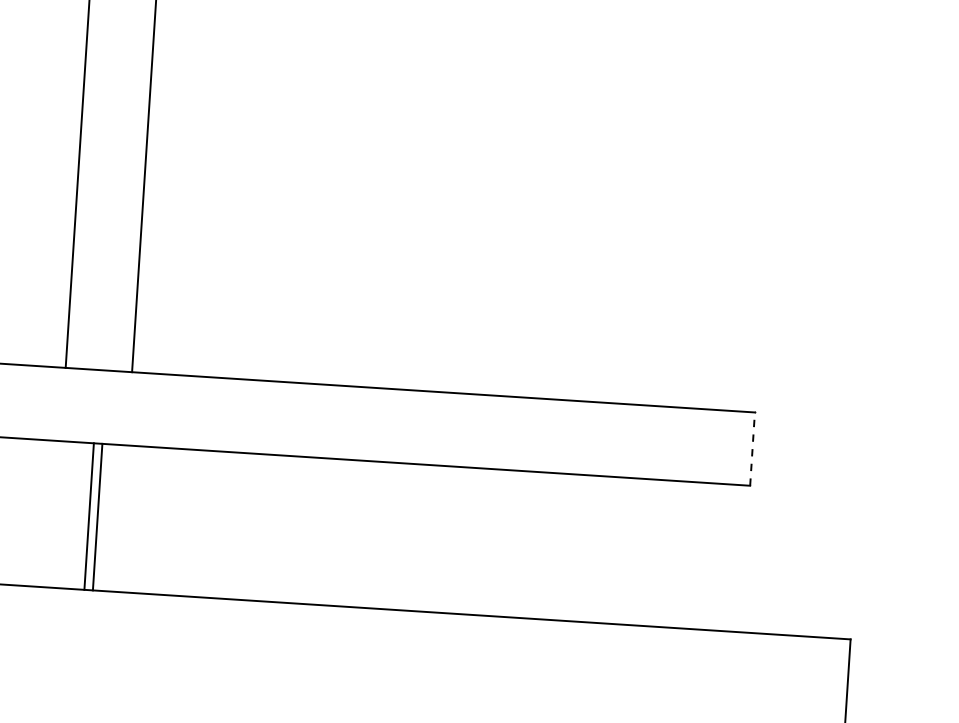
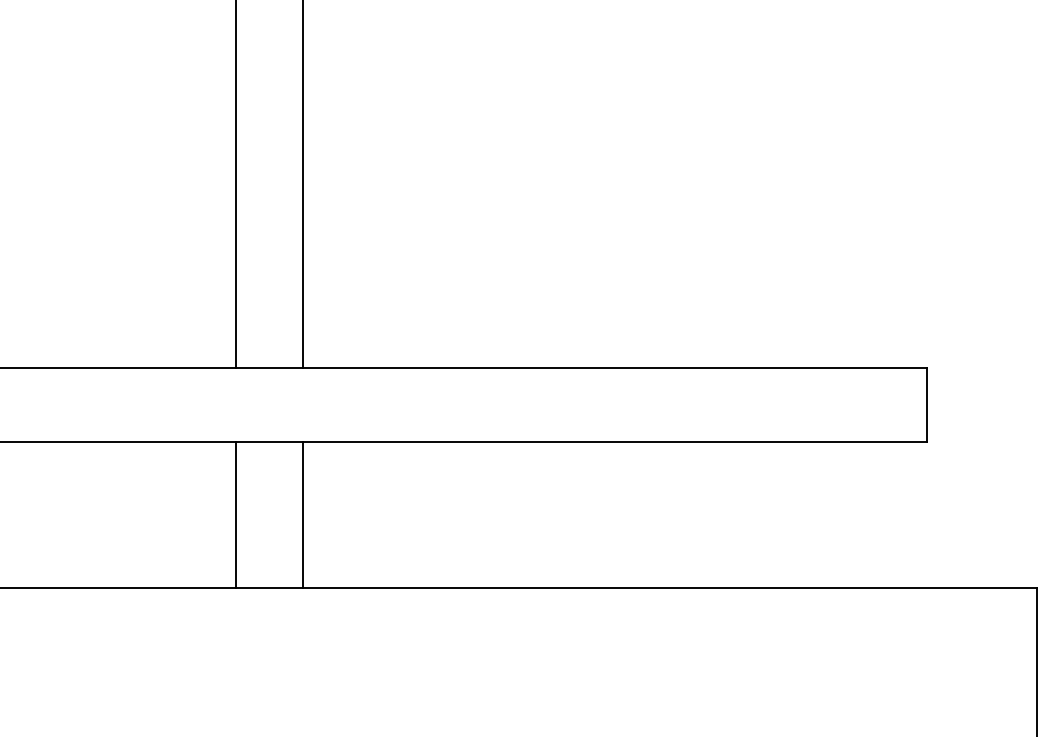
line: (752, 448) -> (926, 404), dashed -> solid
line: (89, 516) -> (236, 514), moved
line: (97, 516) -> (302, 514), moved

